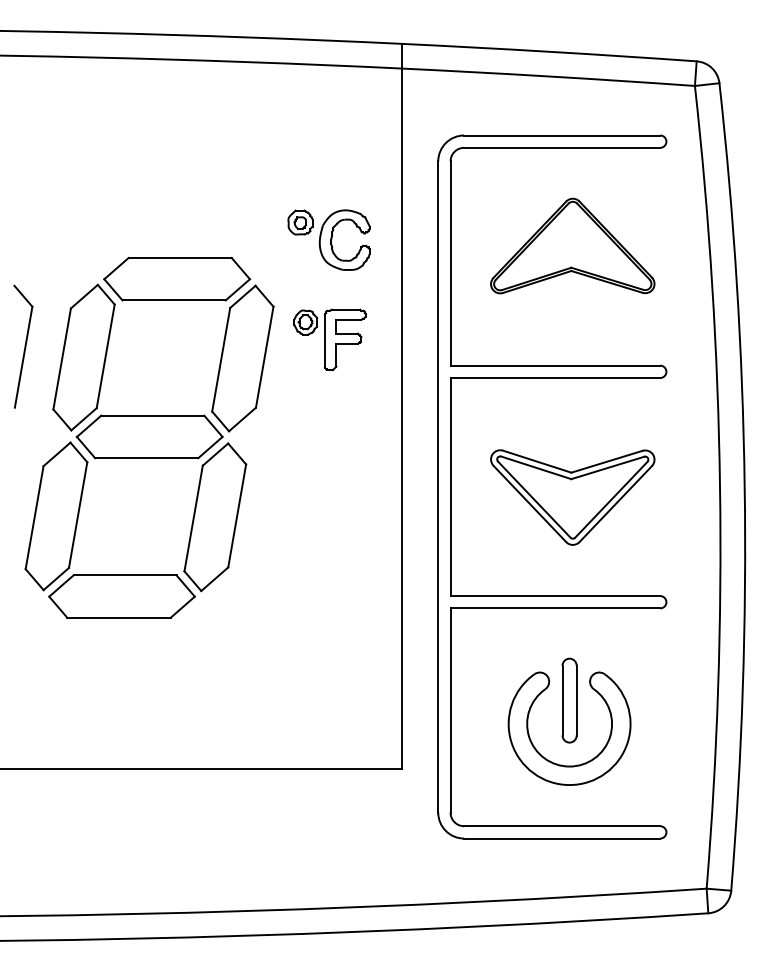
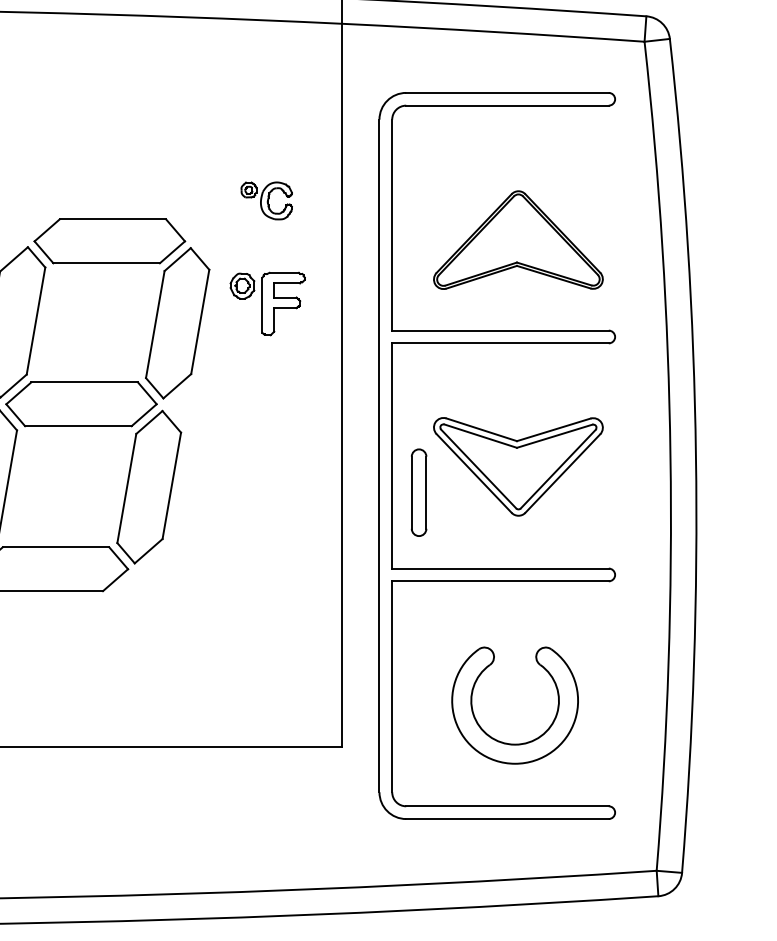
part: (328, 239) -> (266, 200), size x0.6
part: (572, 245) -> (518, 239), moved
part: (569, 700) -> (418, 492), moved

